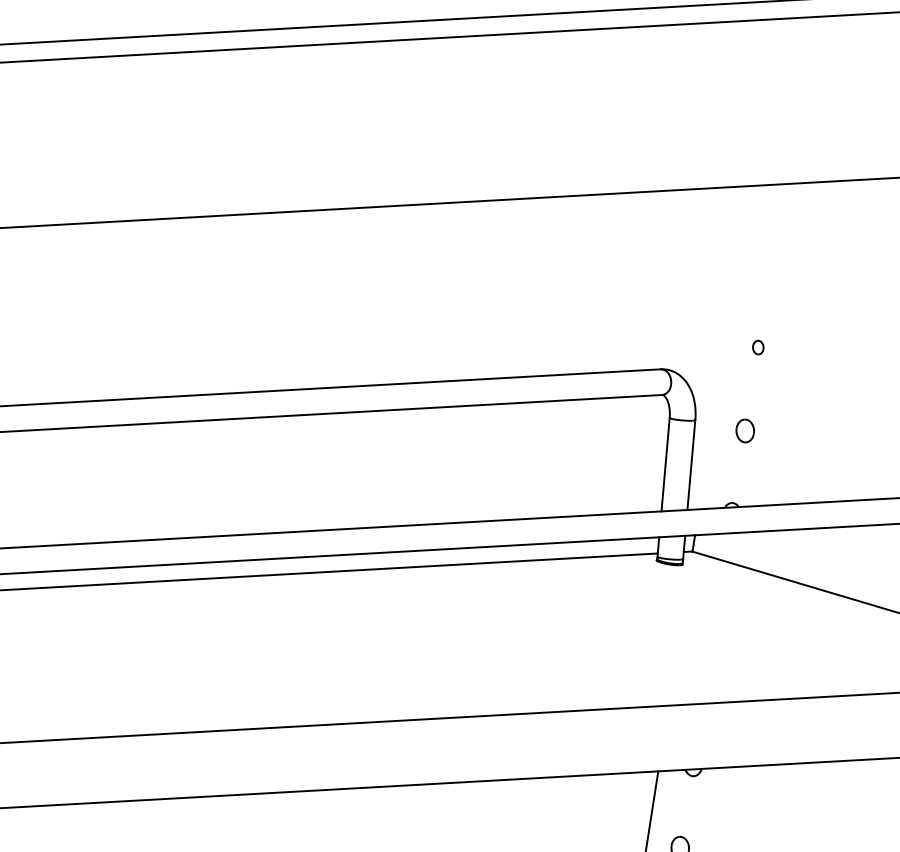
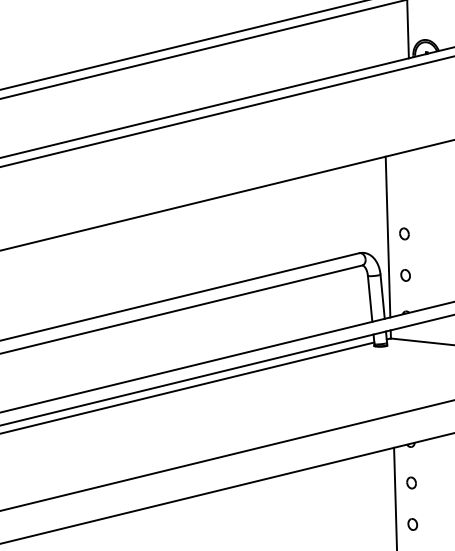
line: (723, 346) -> (387, 236), added
part: (758, 346) -> (404, 233), size x1.67

